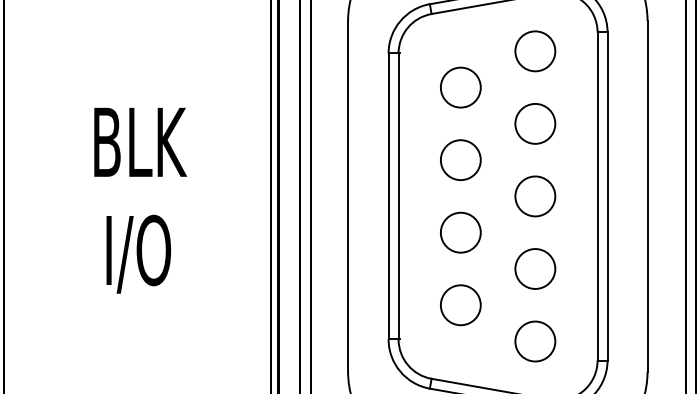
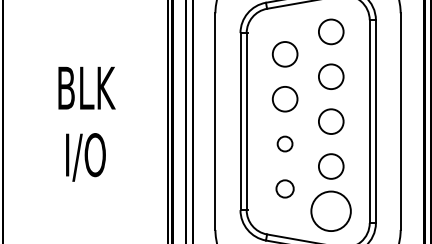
circle: (459, 231) -> (284, 143), size x0.6
circle: (459, 304) -> (284, 188), size x0.7
circle: (535, 341) -> (331, 211), size x1.6

